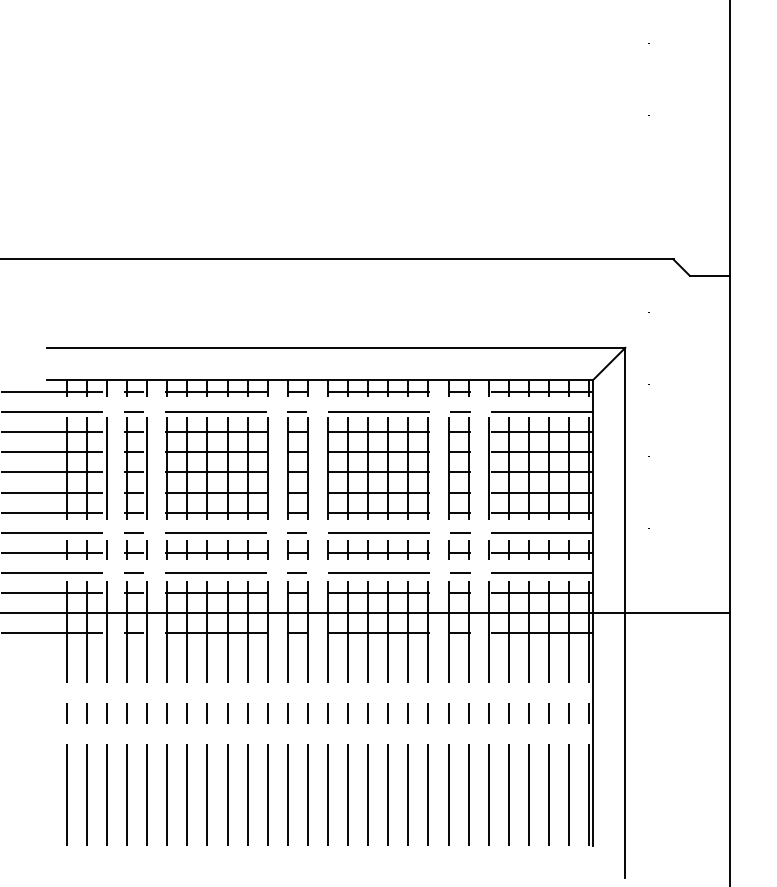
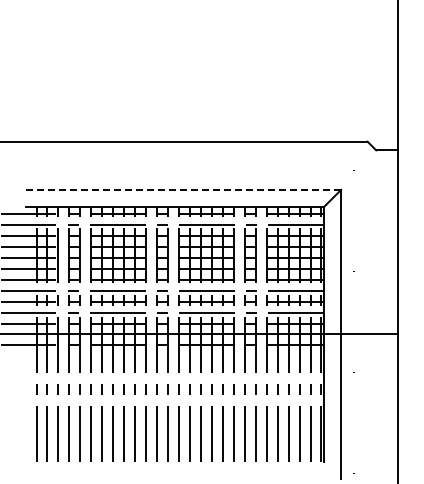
line: (336, 347) -> (183, 189), solid -> dashed

